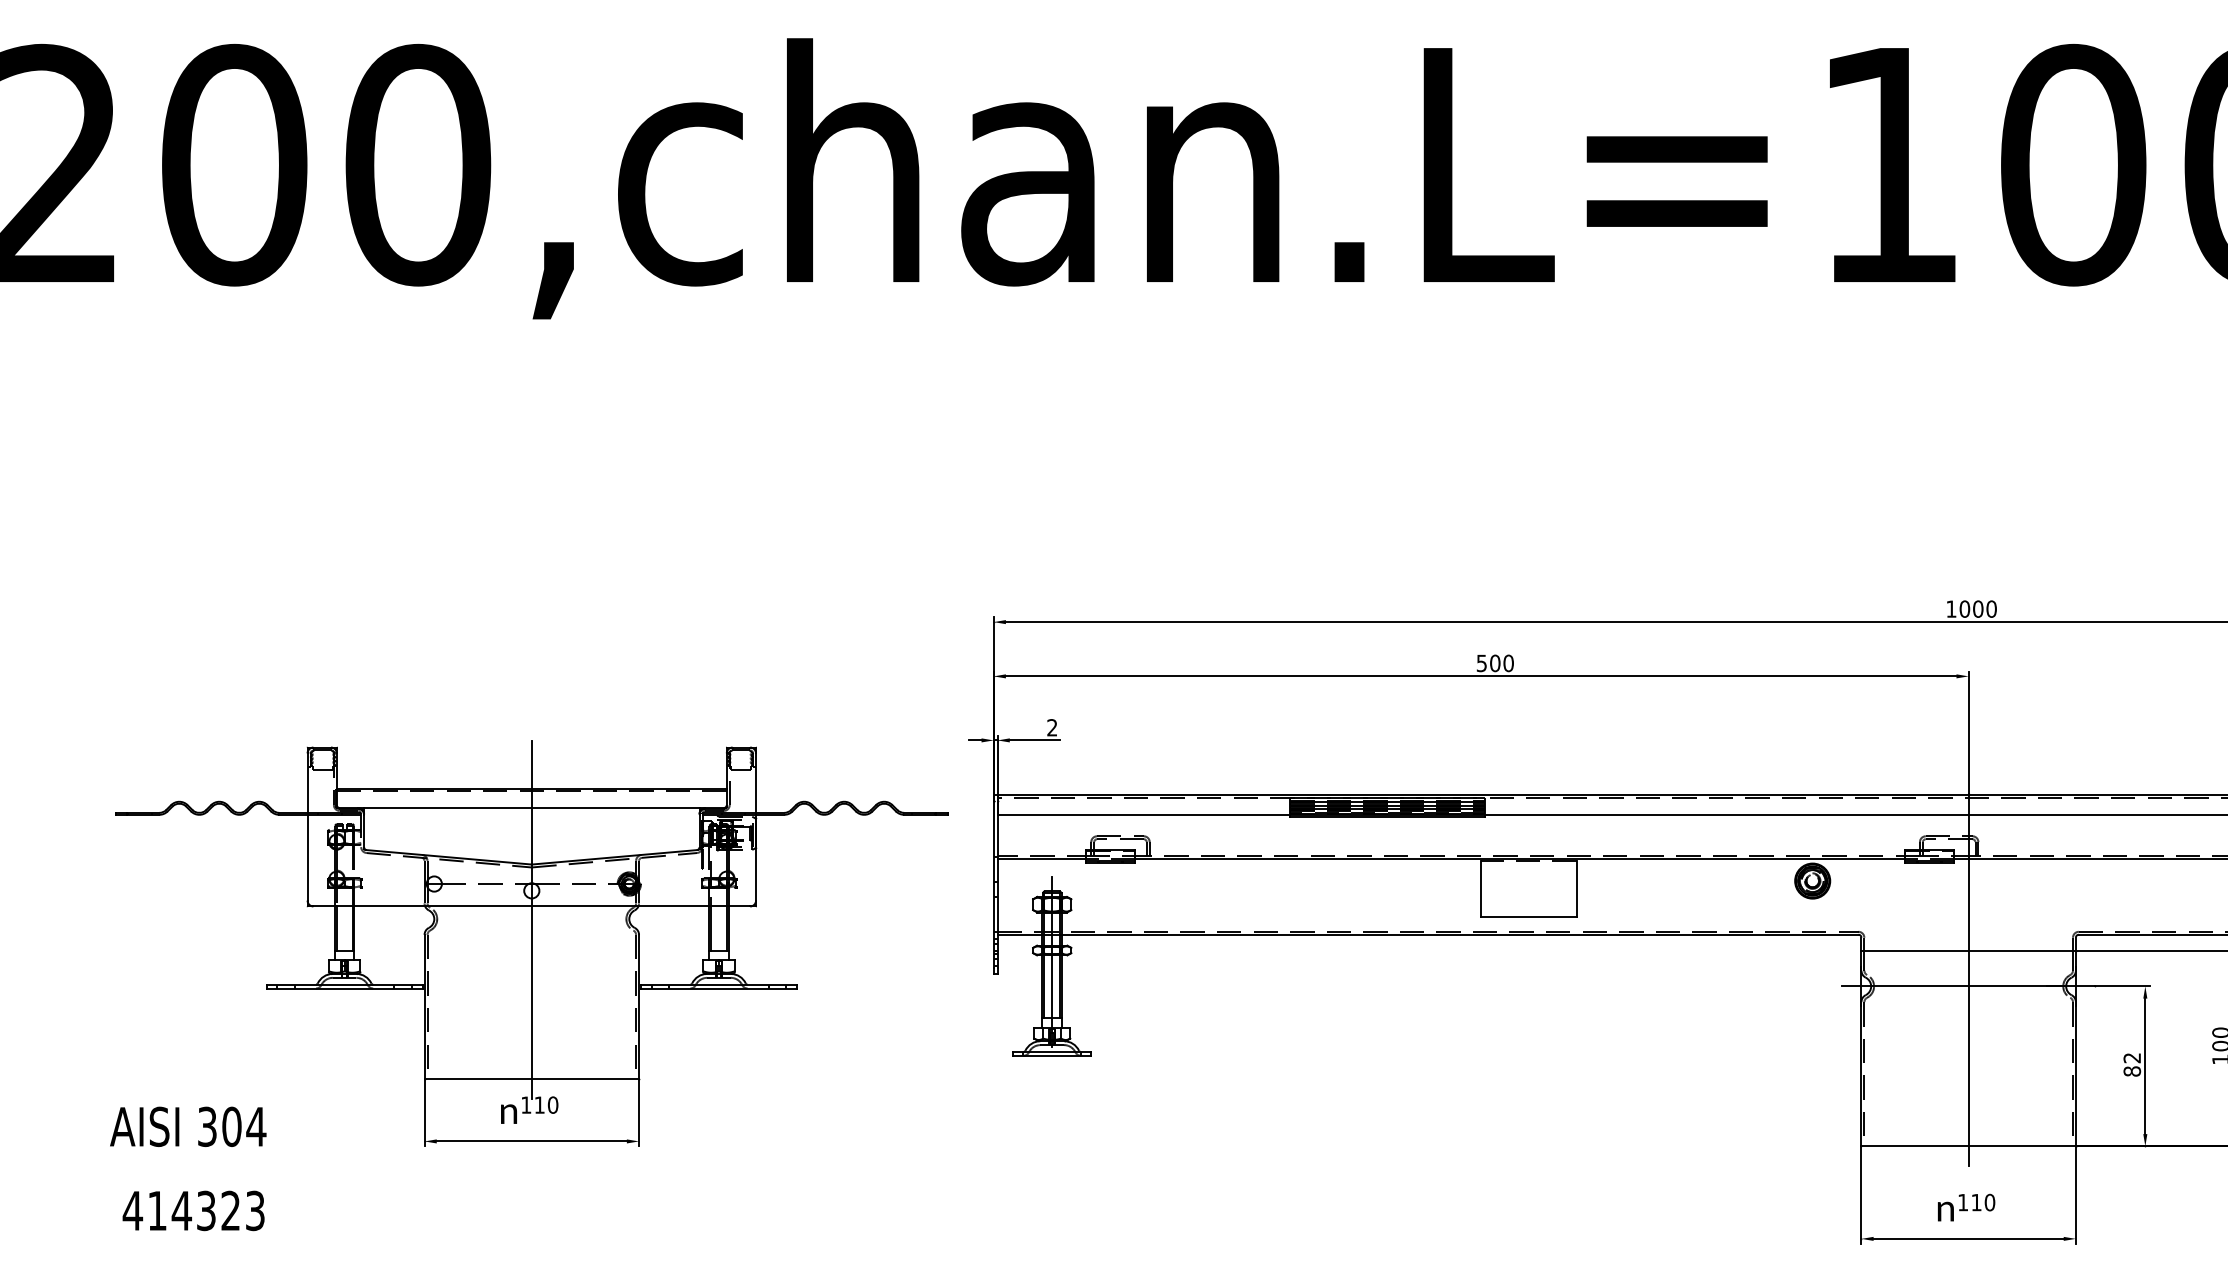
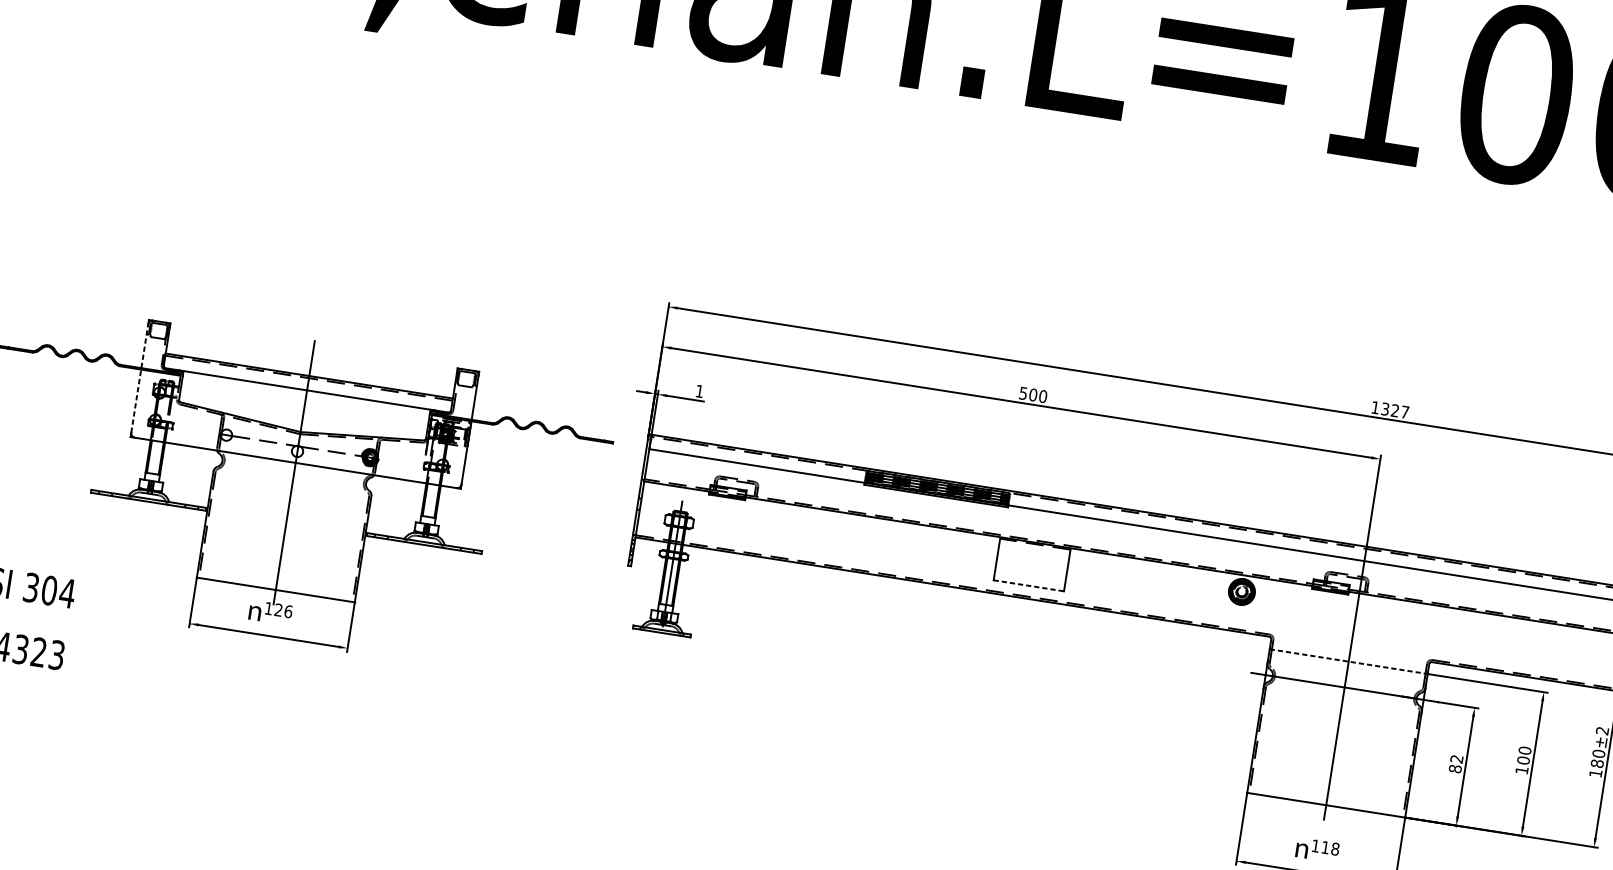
text: (1977, 608) -> (1394, 410), 1000 -> 1327
text: (1052, 727) -> (699, 391), 2 -> 1
line: (307, 827) -> (139, 378), solid -> dashed
line: (1528, 917) -> (1028, 585), solid -> dashed
line: (1969, 951) -> (1349, 661), solid -> dashed
text: (546, 1104) -> (283, 610), 110 -> 126
text: (1989, 1202) -> (1335, 849), 110 -> 118

